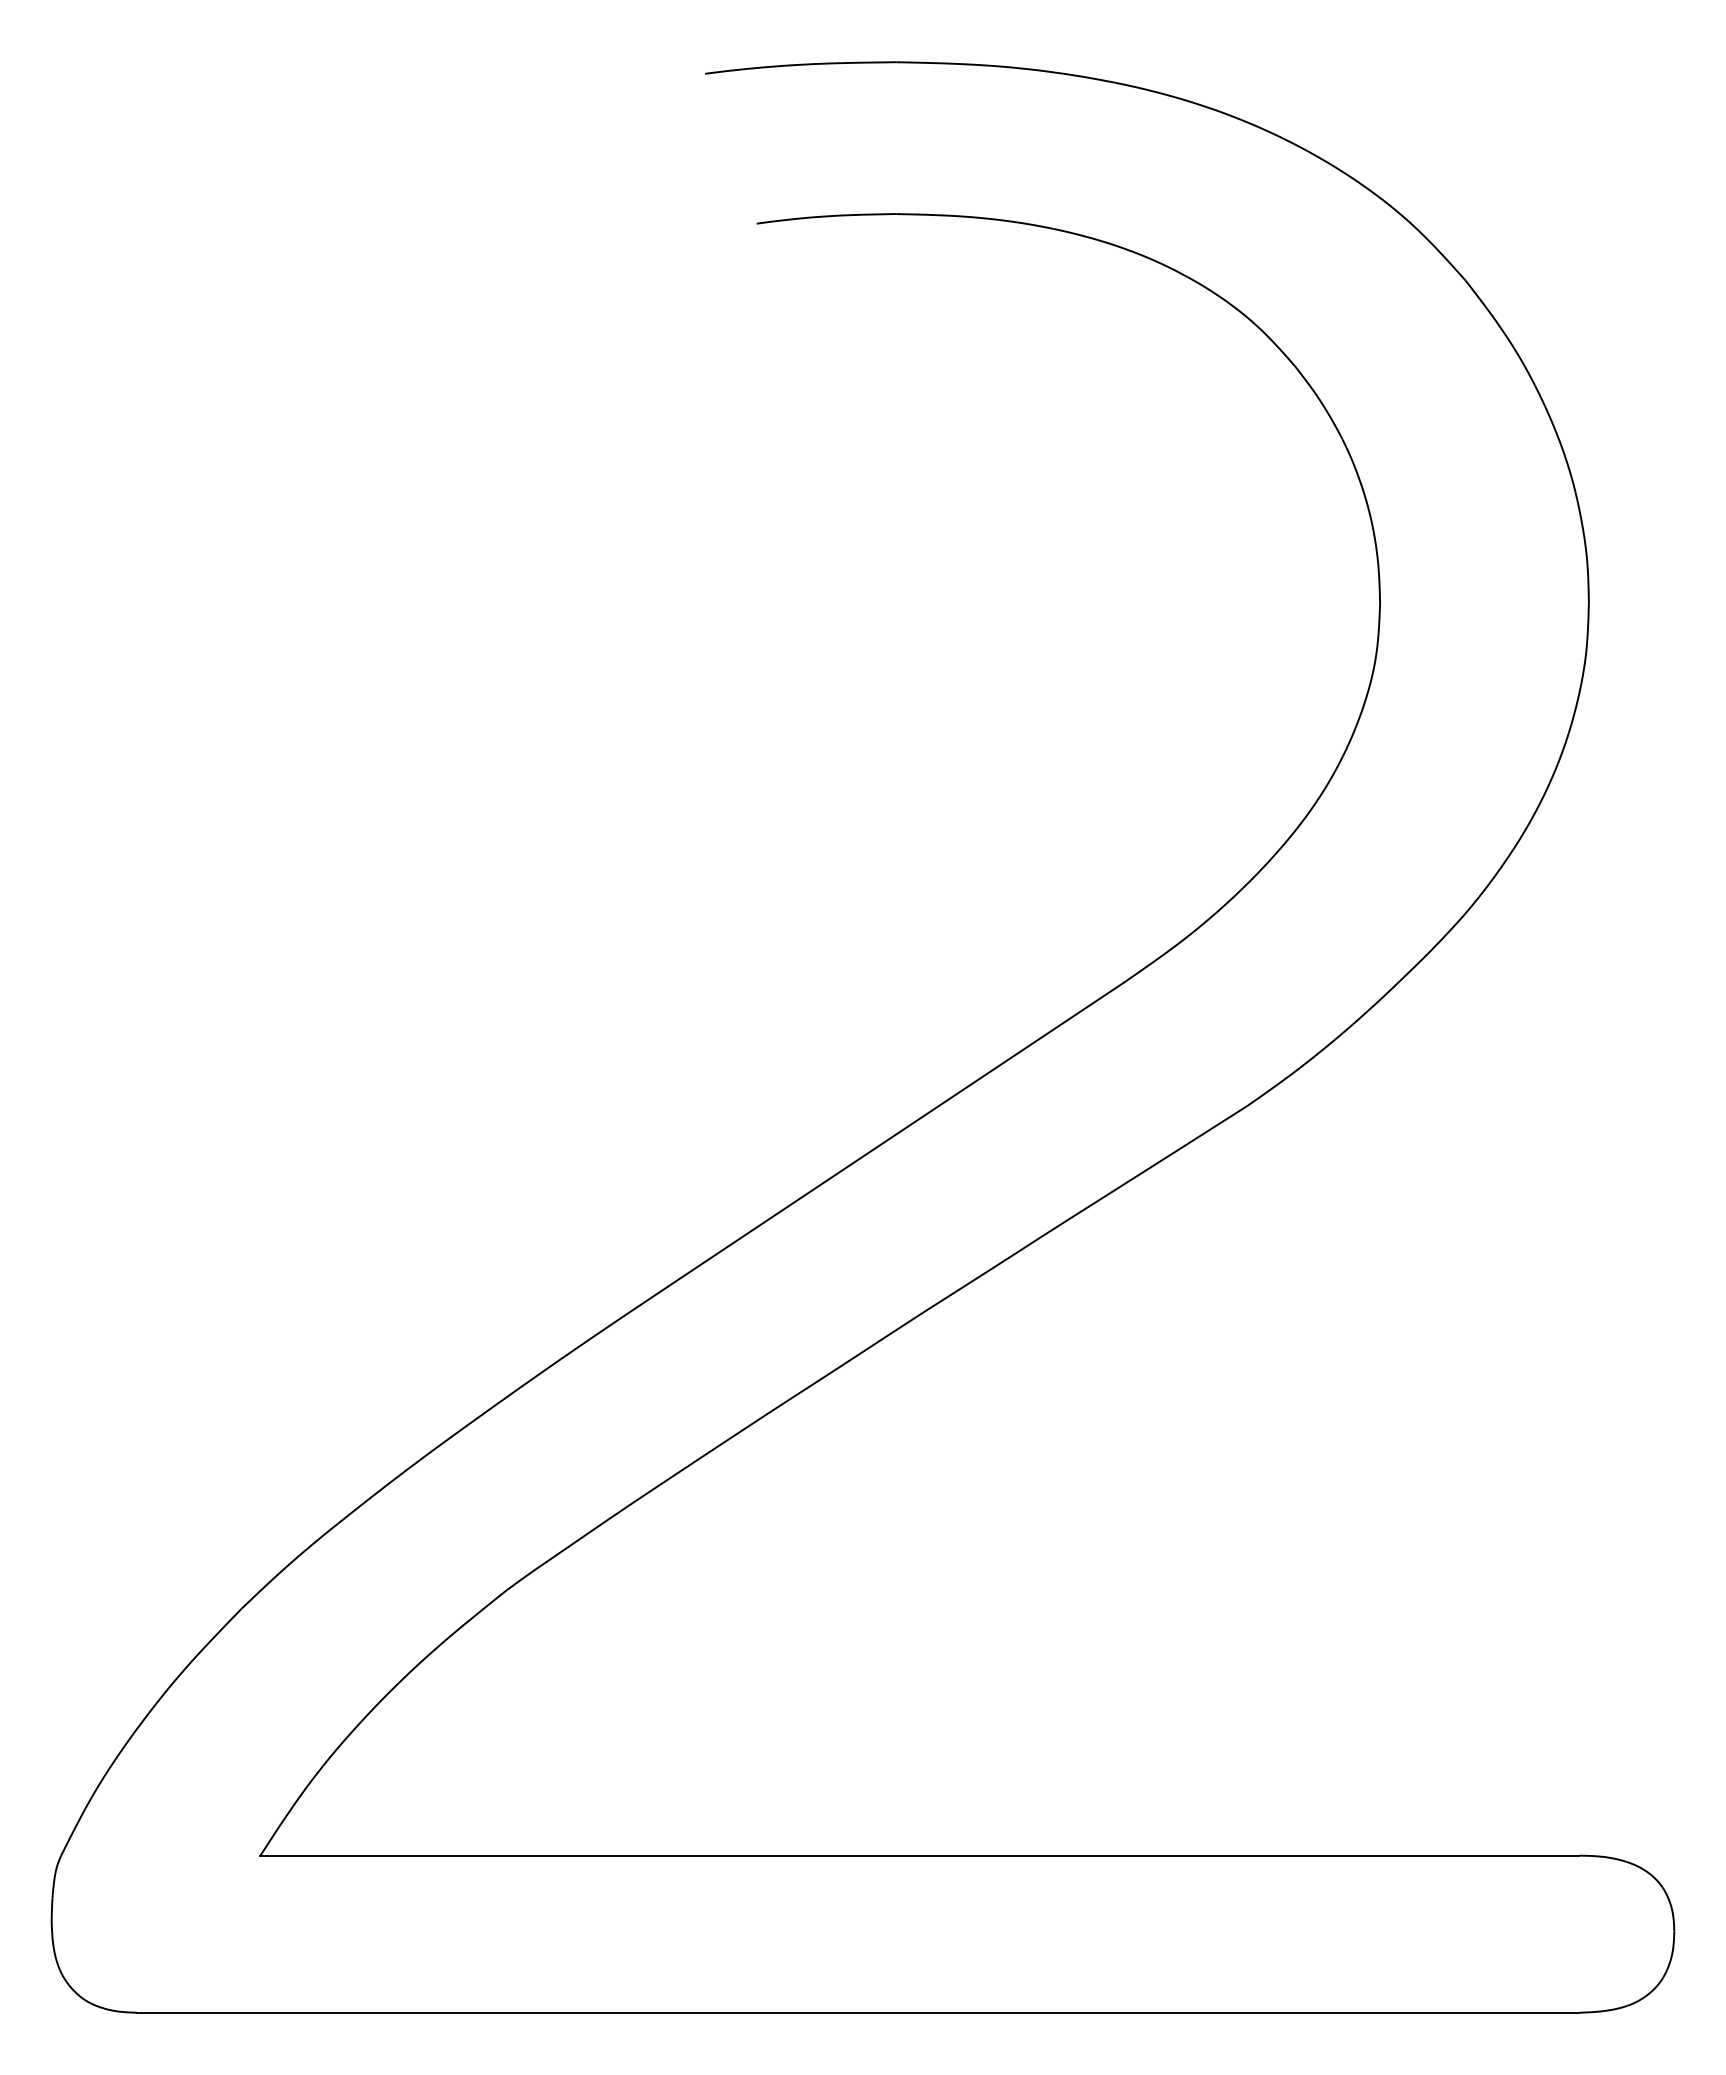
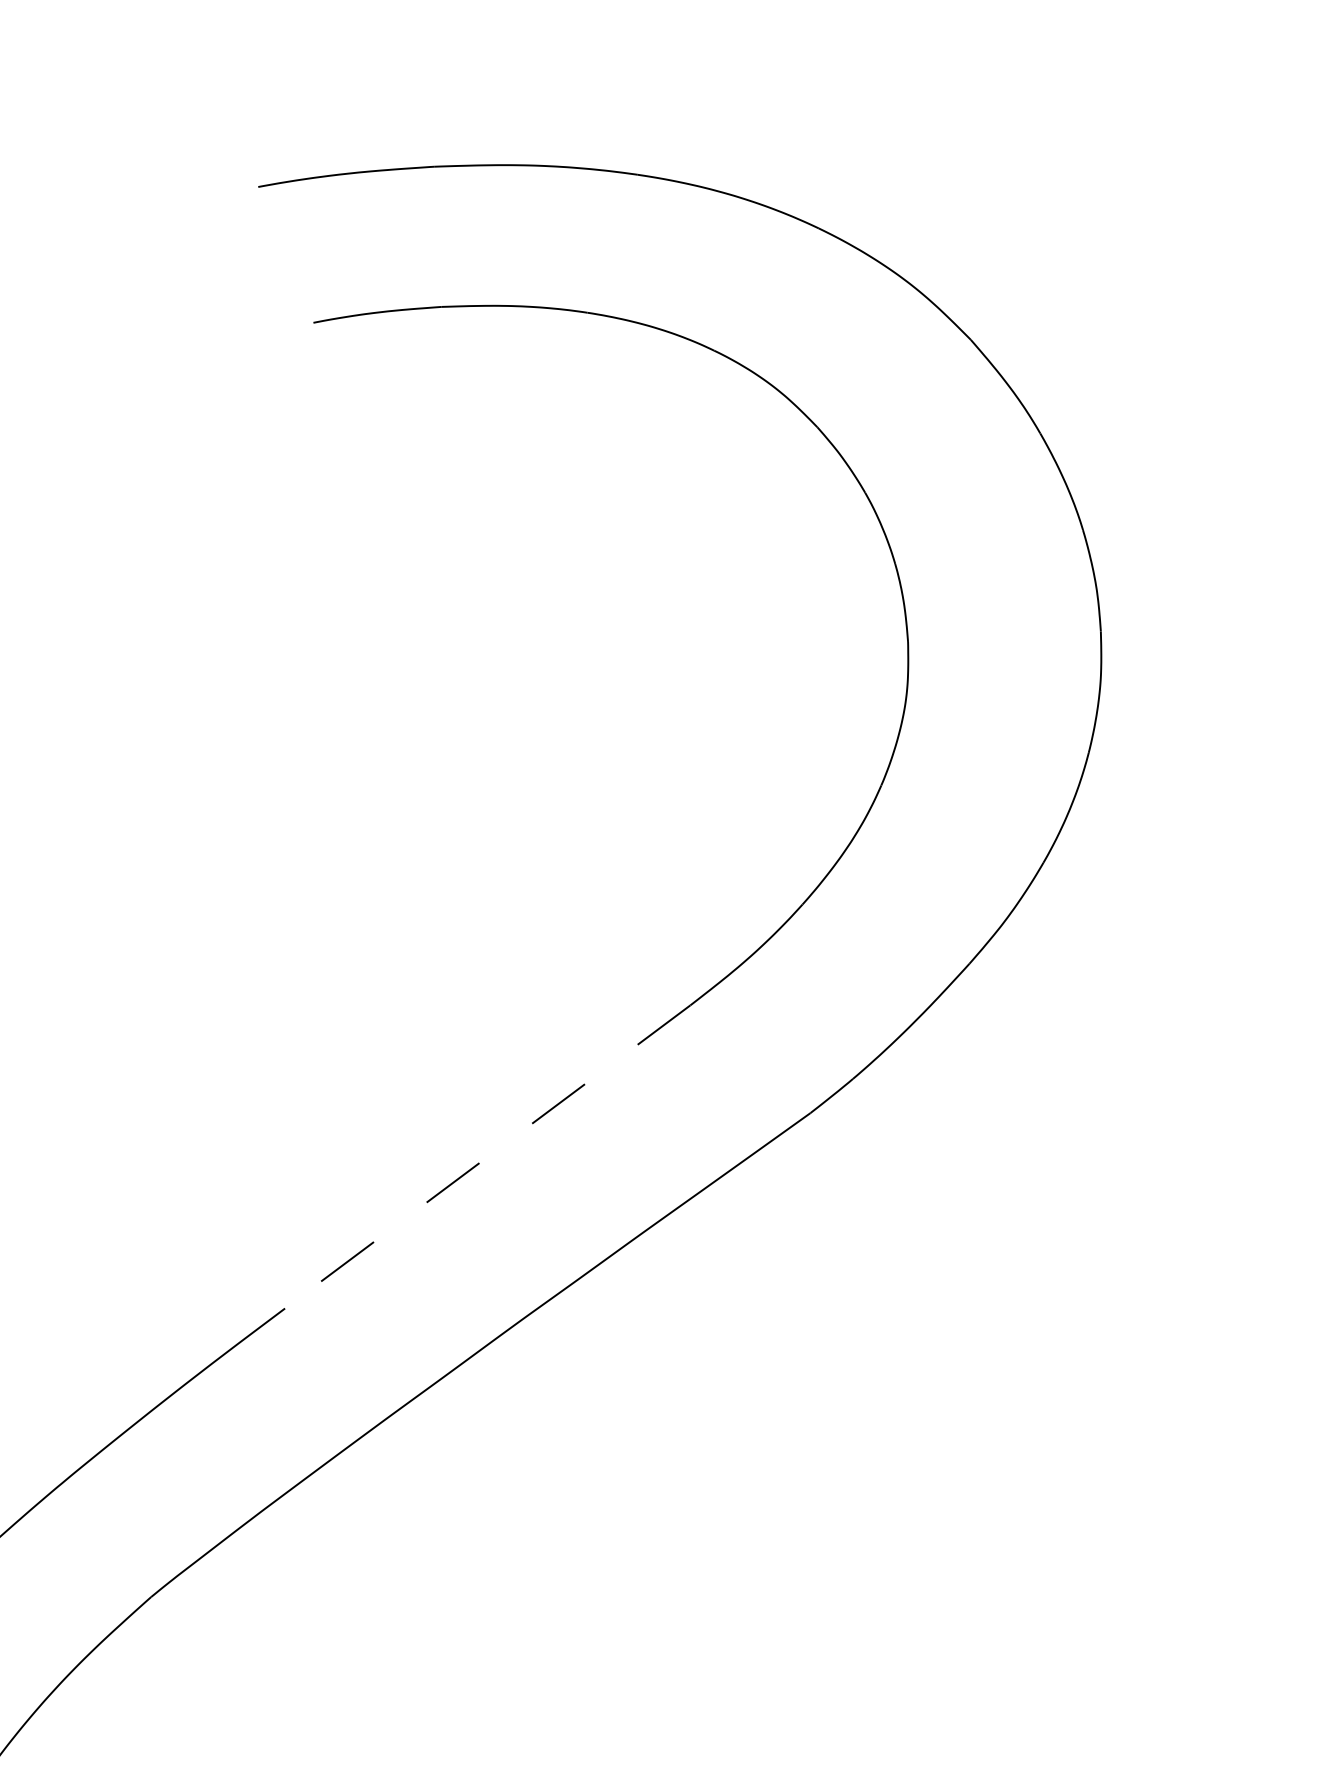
line: (896, 1134) -> (488, 1156), solid -> dashed

